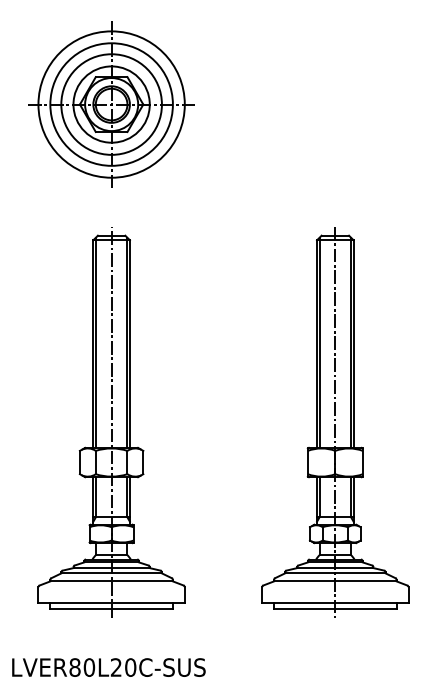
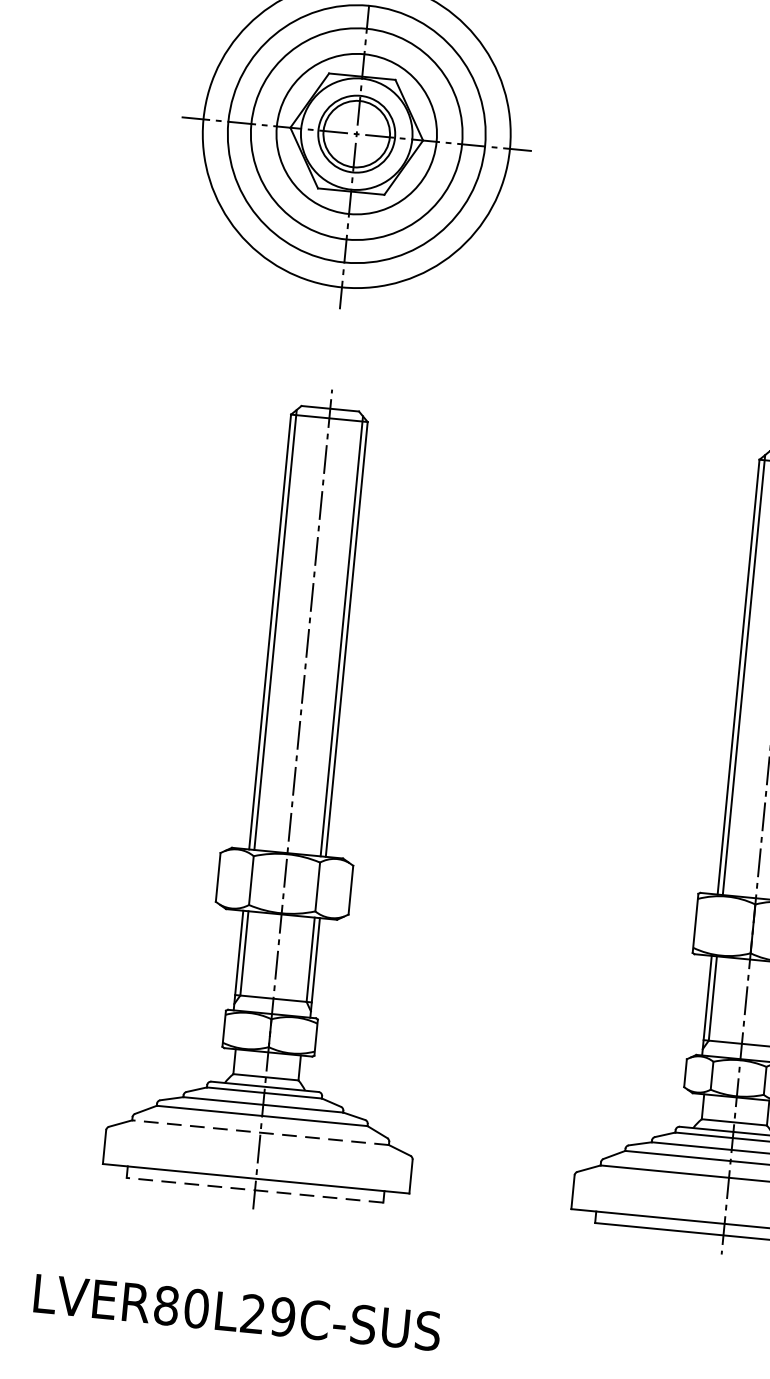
line: (111, 581) -> (260, 1132), solid -> dashed
line: (111, 608) -> (254, 1189), solid -> dashed
text: (130, 667) -> (282, 1316), LVER80L20C-SUS -> LVER80L29C-SUS

